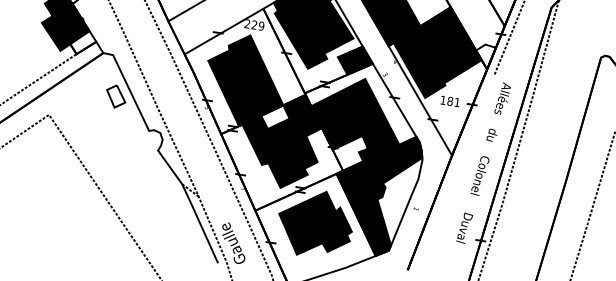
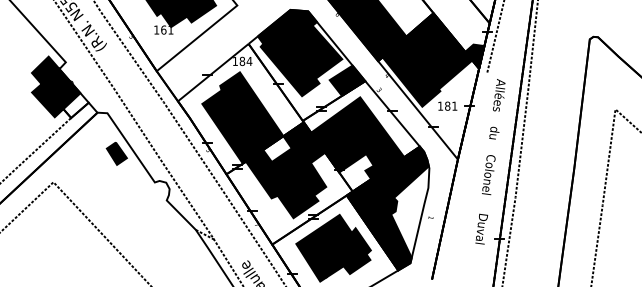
text: (254, 25) -> (242, 61), 229 -> 184
fill: (484, 56) -> (474, 56), added
fill: (115, 96) -> (116, 153), added

